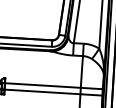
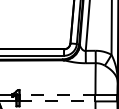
line: (42, 86) -> (57, 95), solid -> dashed
line: (42, 92) -> (57, 101), solid -> dashed

